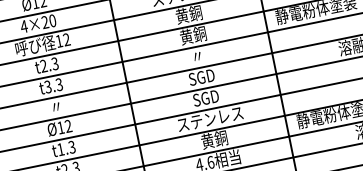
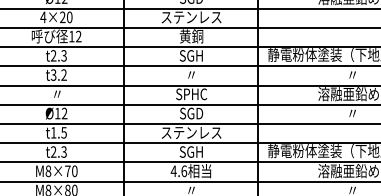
text: (193, 35) -> (191, 55), 黄銅 -> SGH
text: (201, 77) -> (191, 94), SGD -> SPHC
text: (58, 85) -> (63, 75), t3.3 -> t3.2
text: (214, 139) -> (191, 151), 黄銅 -> SGH
text: (71, 147) -> (63, 132), t1.3 -> t1.5

